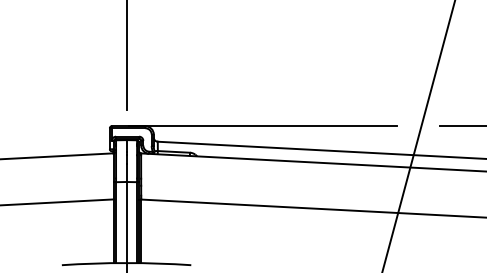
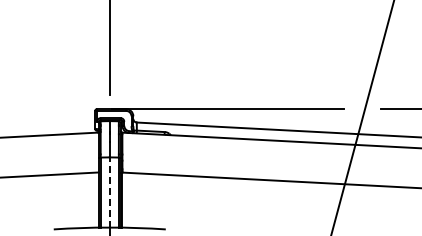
line: (126, 221) -> (109, 191), solid -> dashed

